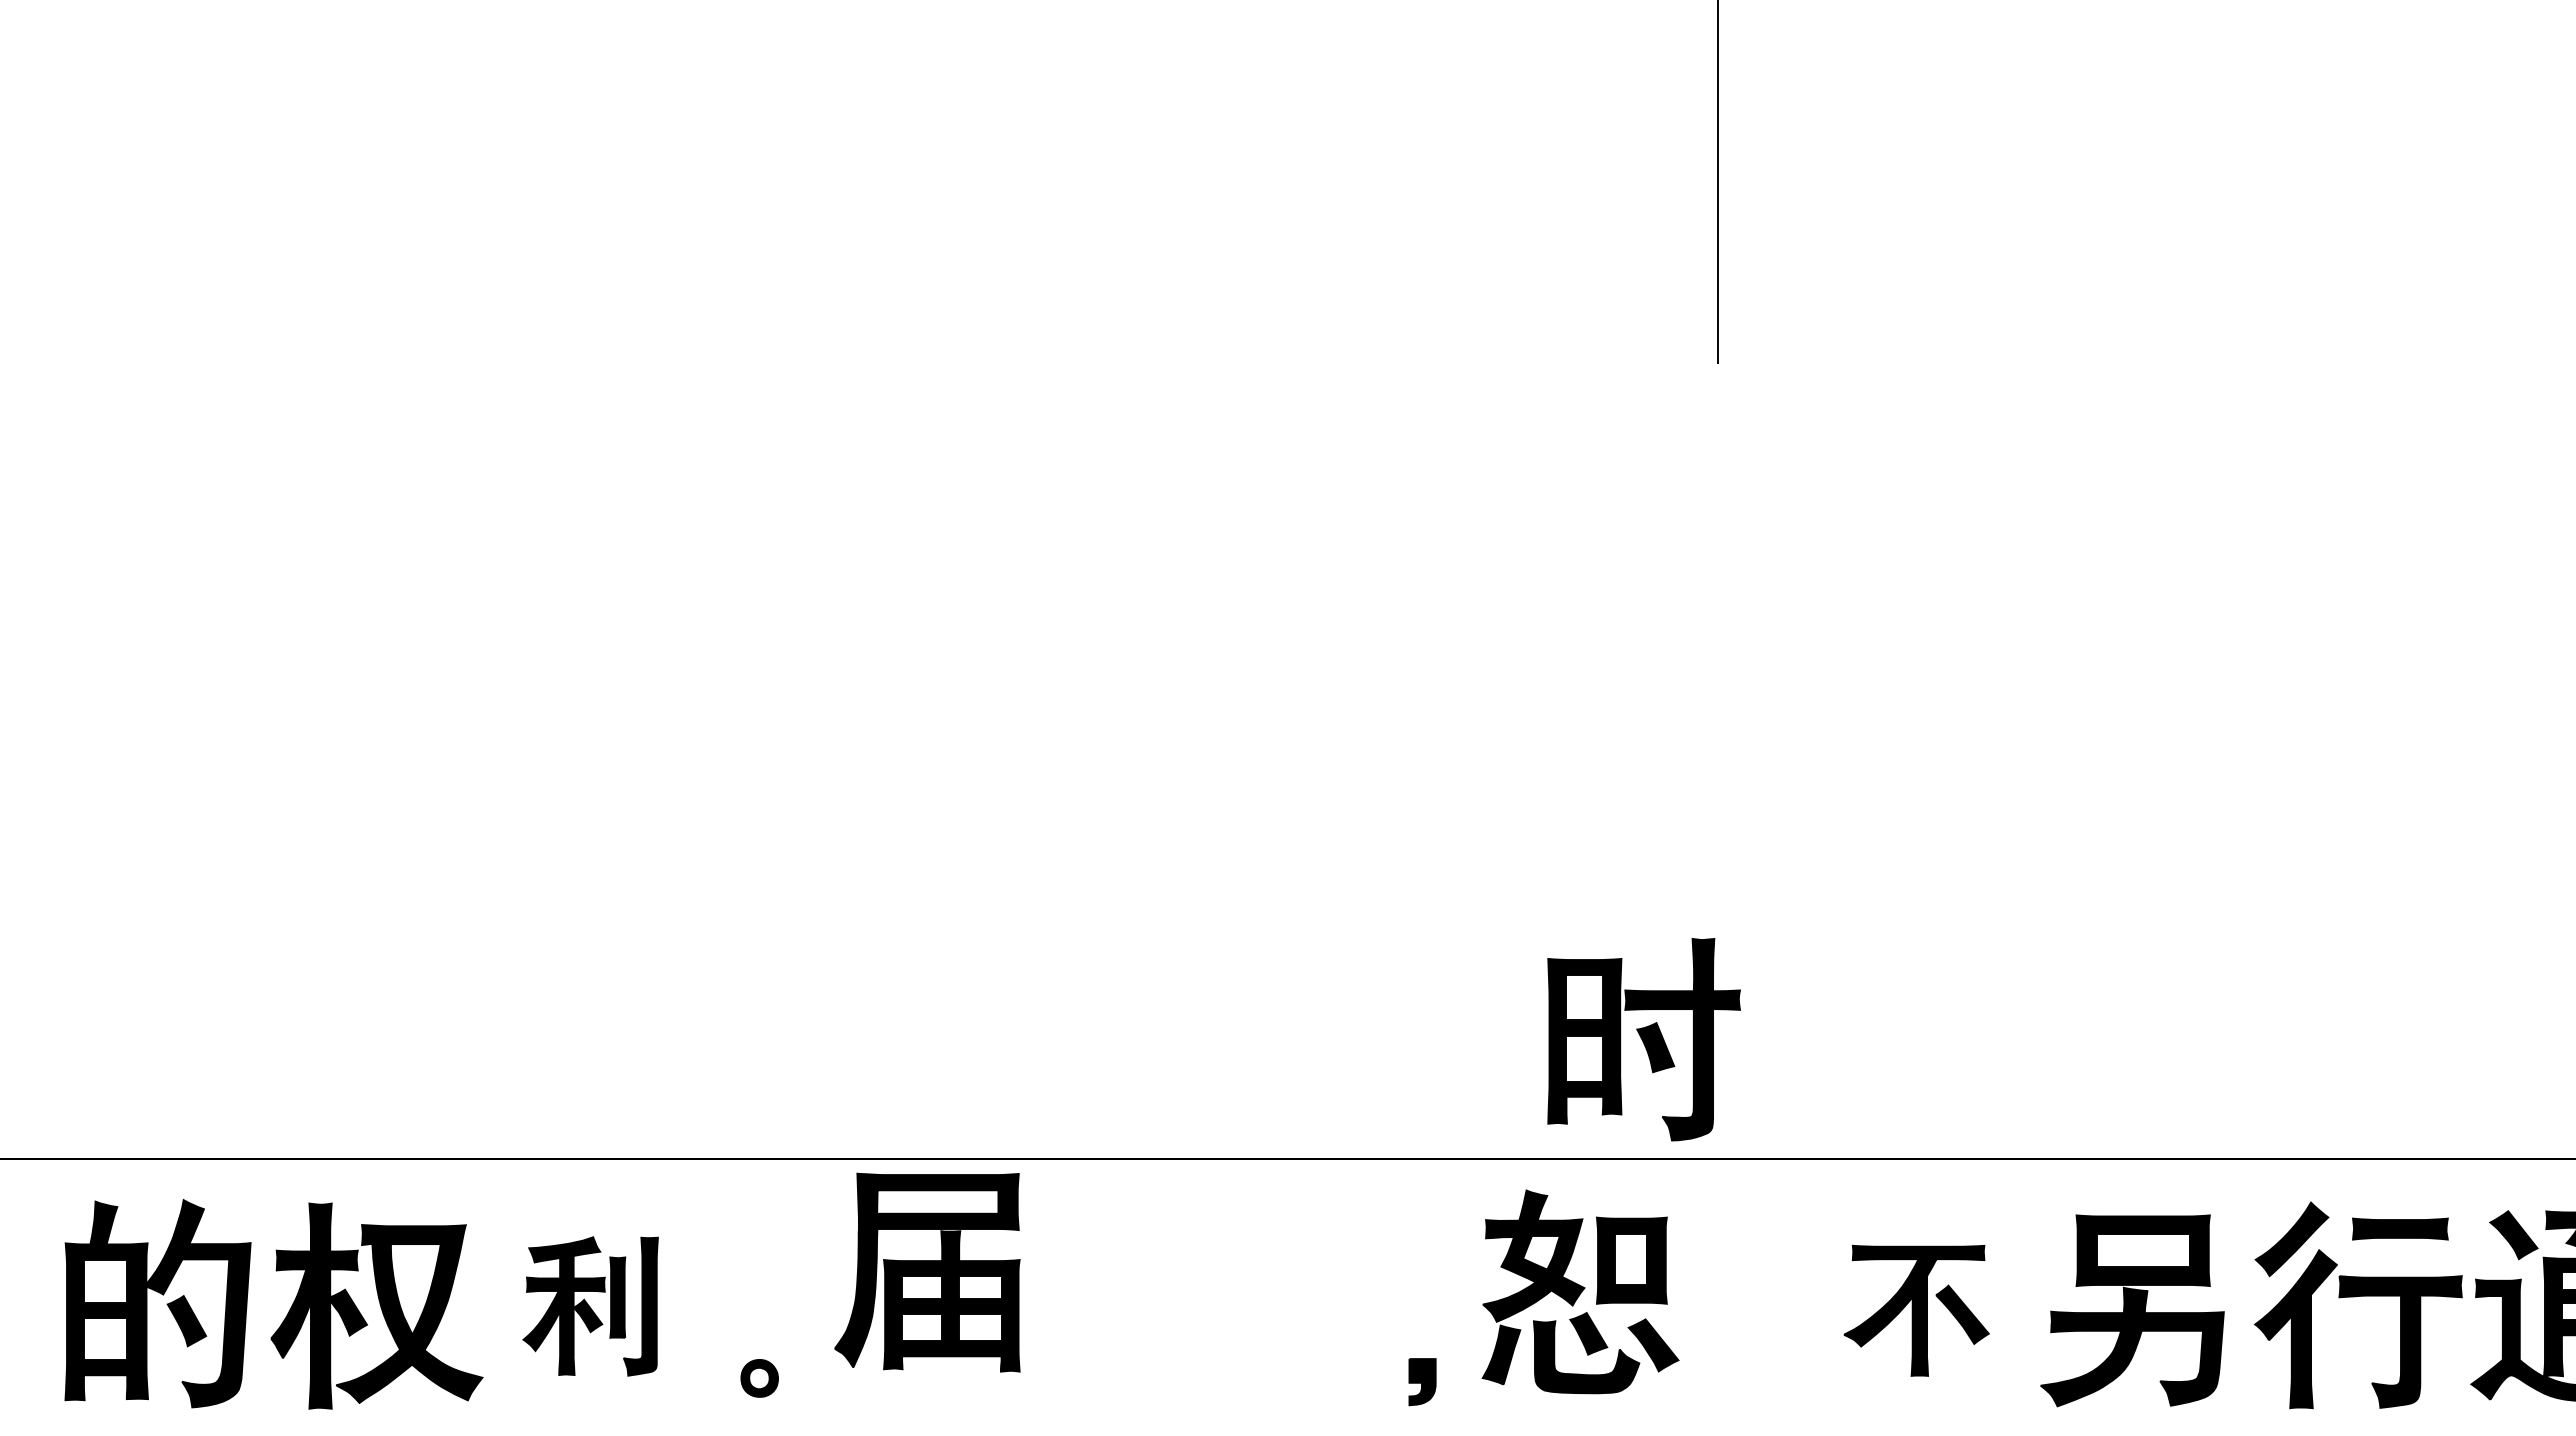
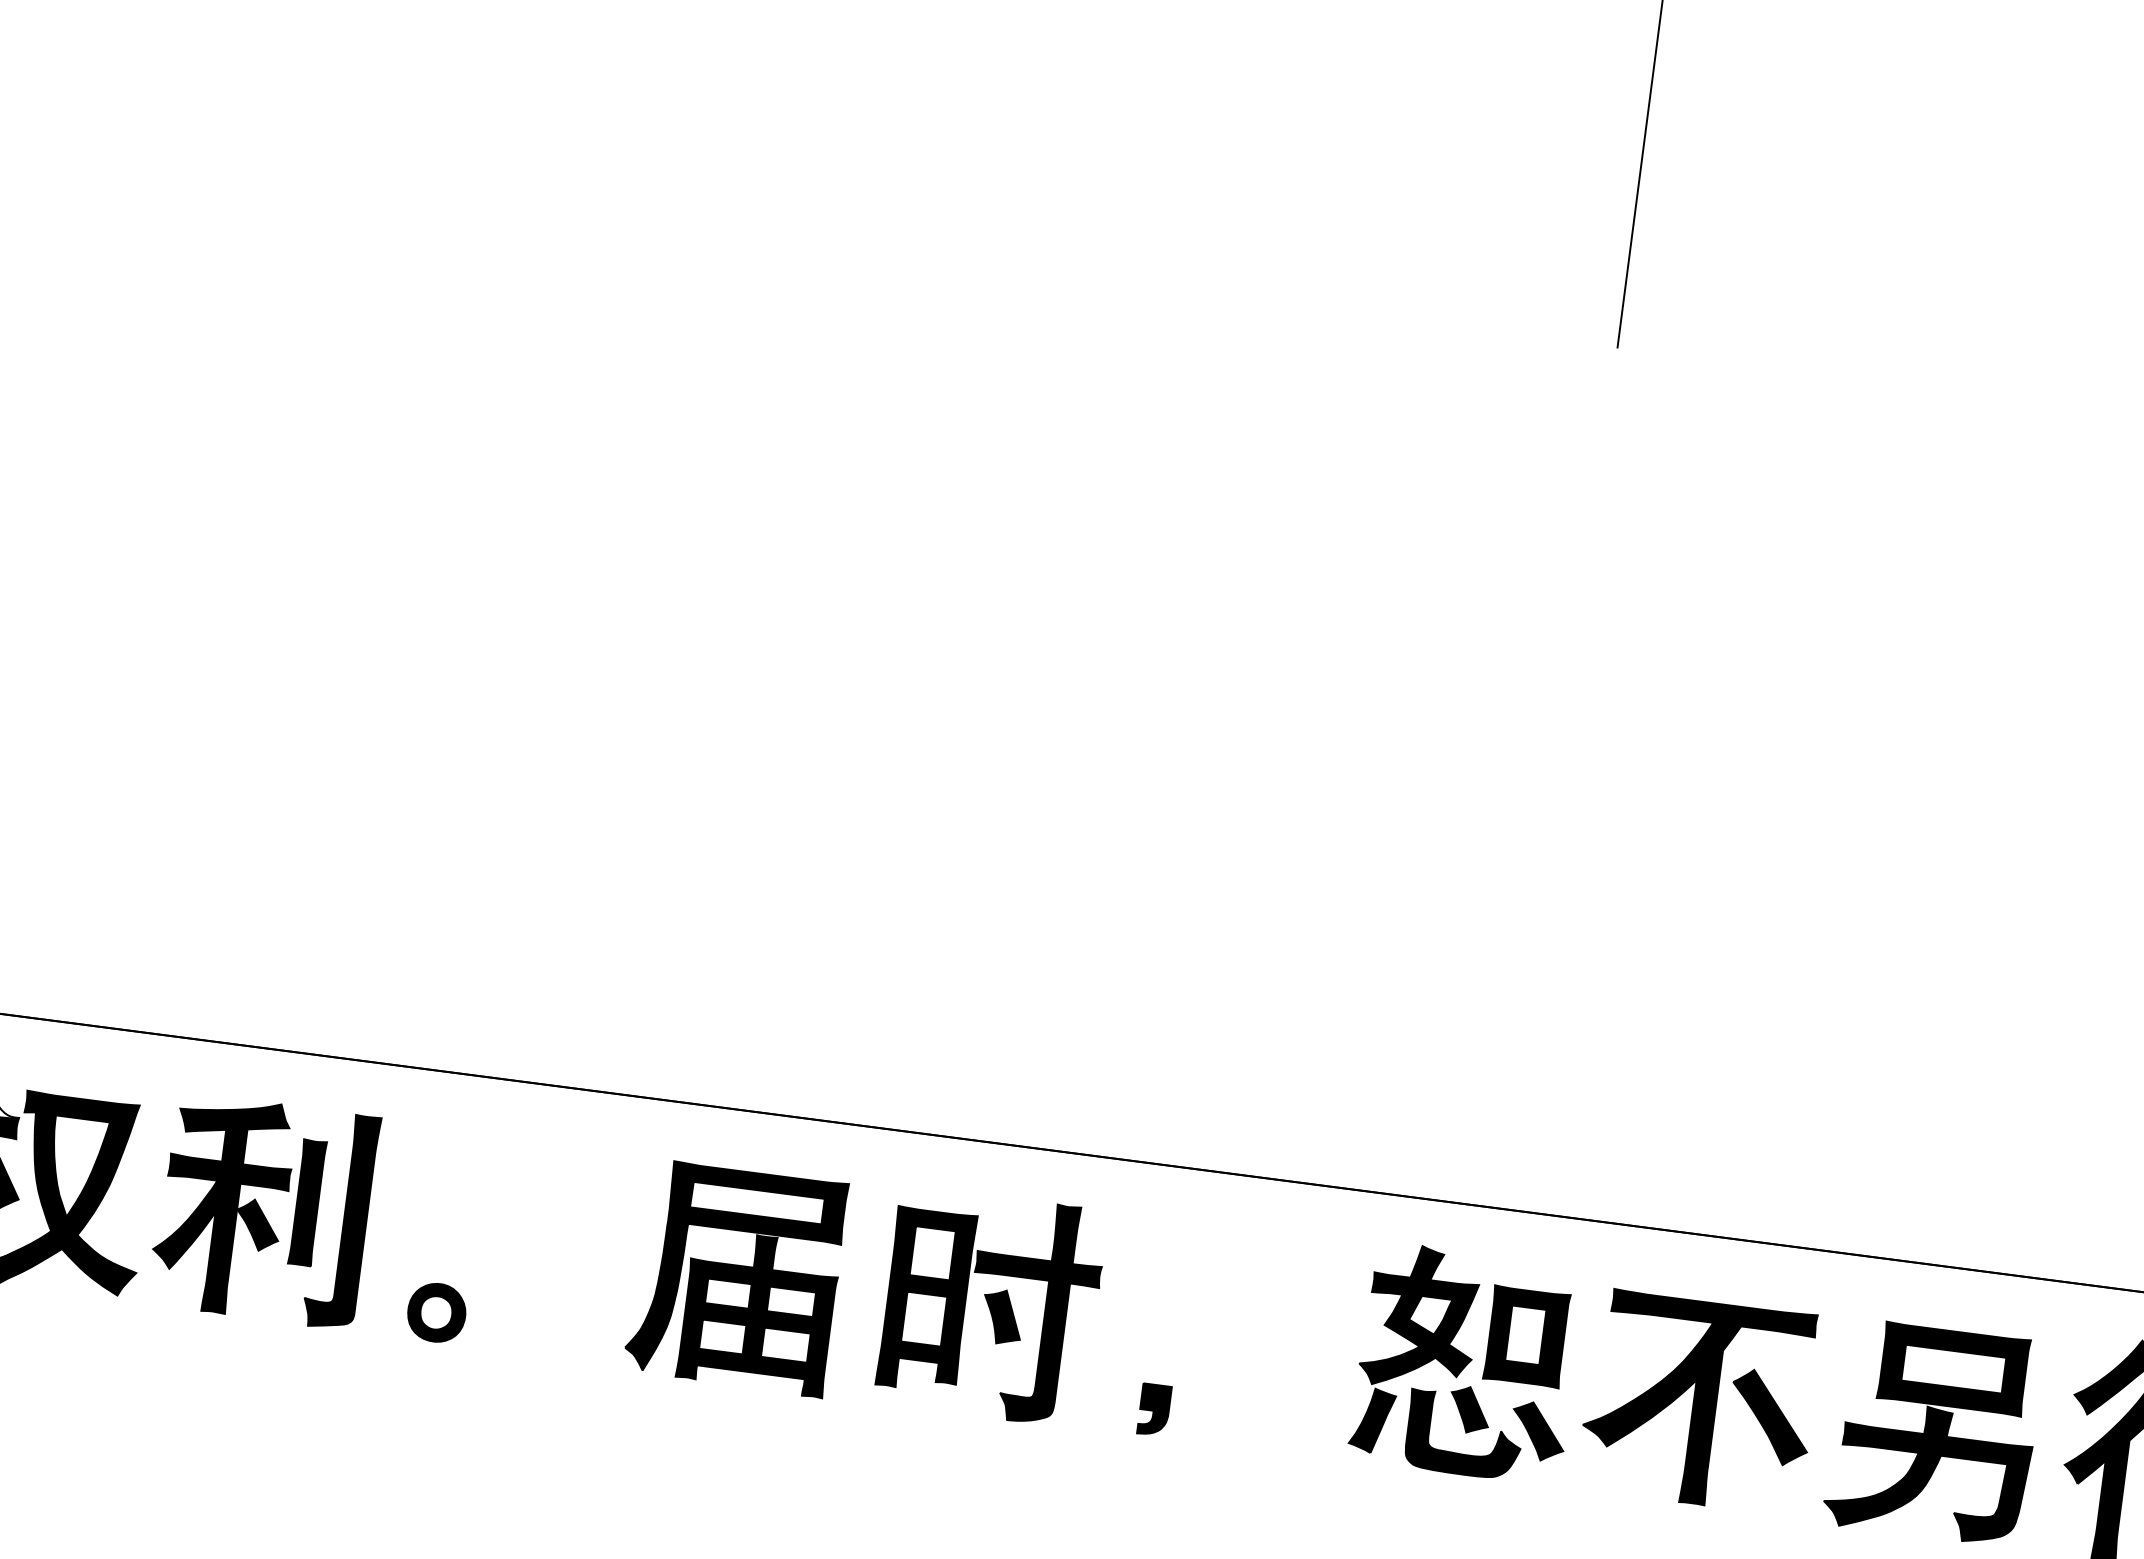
part: (1643, 1039) -> (990, 1306), moved
part: (927, 1272) -> (736, 1278), moved
part: (1580, 1291) -> (1466, 1362), moved
part: (590, 1306) -> (263, 1211), size x1.43
part: (1916, 1310) -> (1699, 1402), size x1.43
part: (759, 1378) -> (436, 1312), size x1.43

